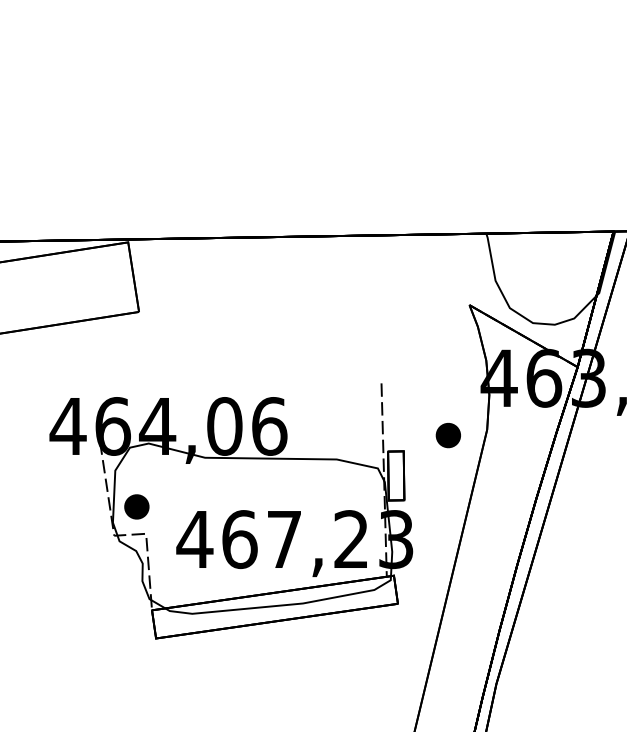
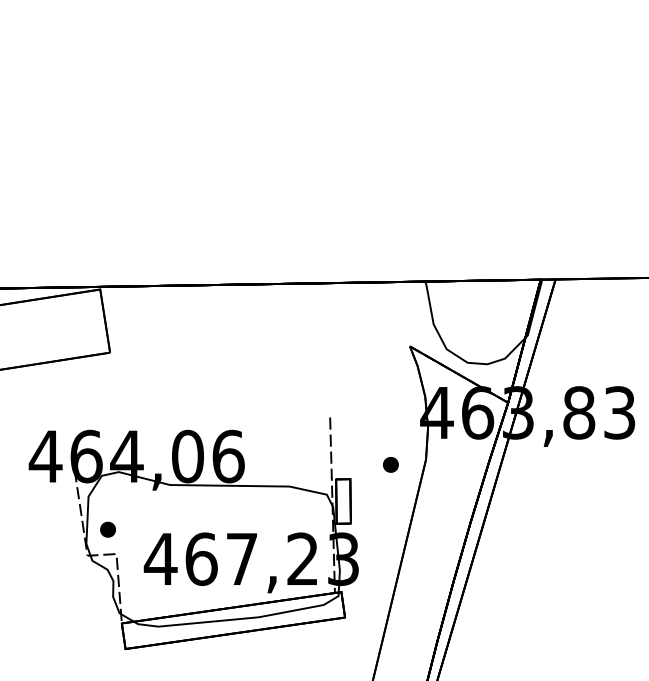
part: (448, 435) -> (390, 464), size x0.7
part: (136, 506) -> (107, 529), size x0.7

